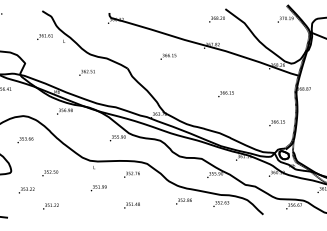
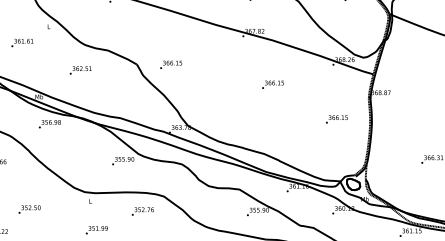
text: (44, 36) -> (21, 42), moved
text: (168, 56) -> (171, 64), moved
text: (225, 94) -> (272, 85), moved
text: (276, 123) -> (335, 119), moved

